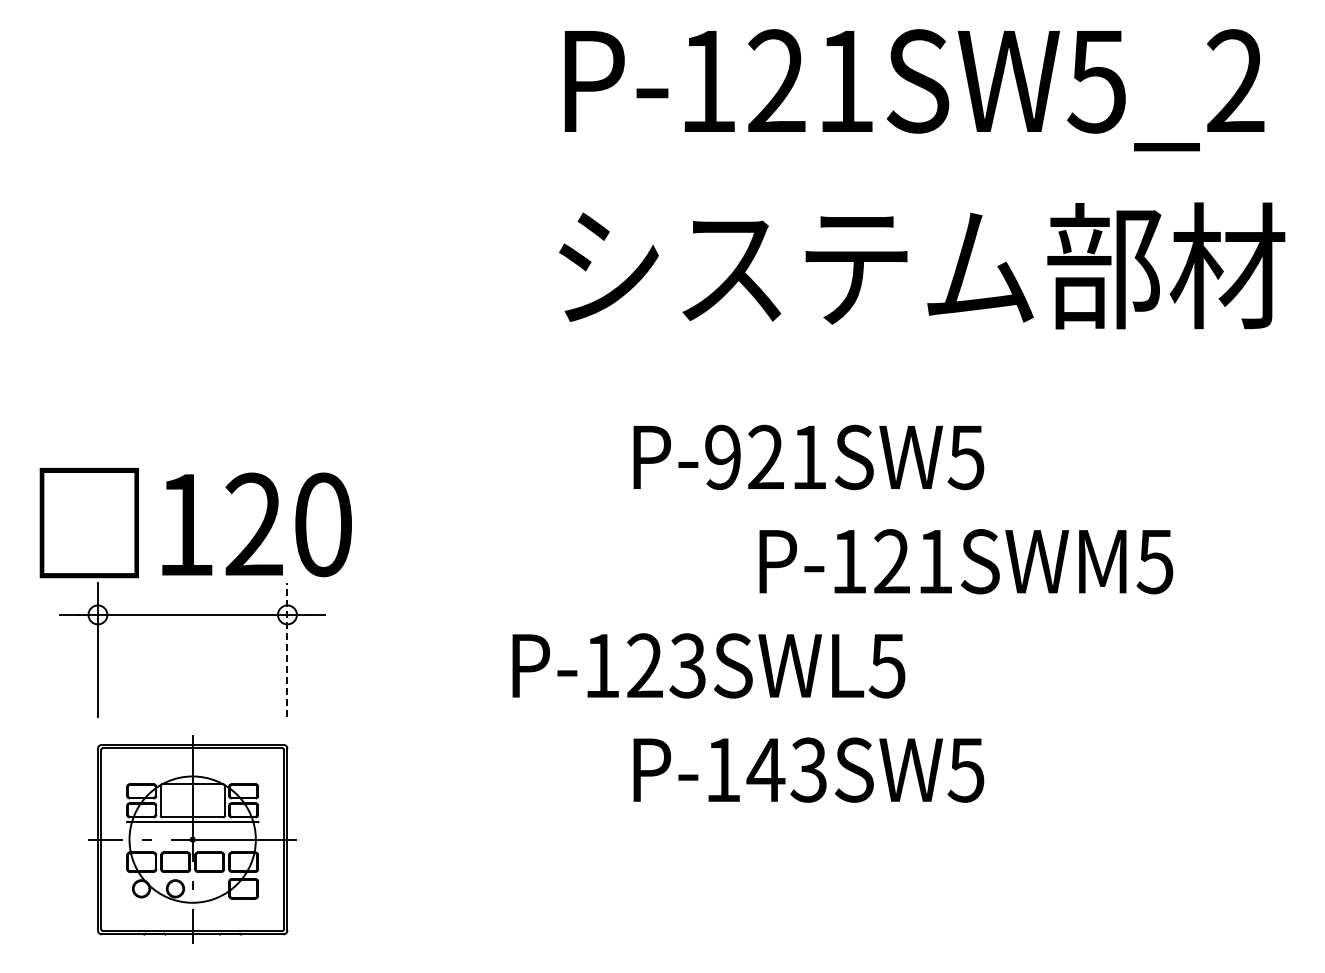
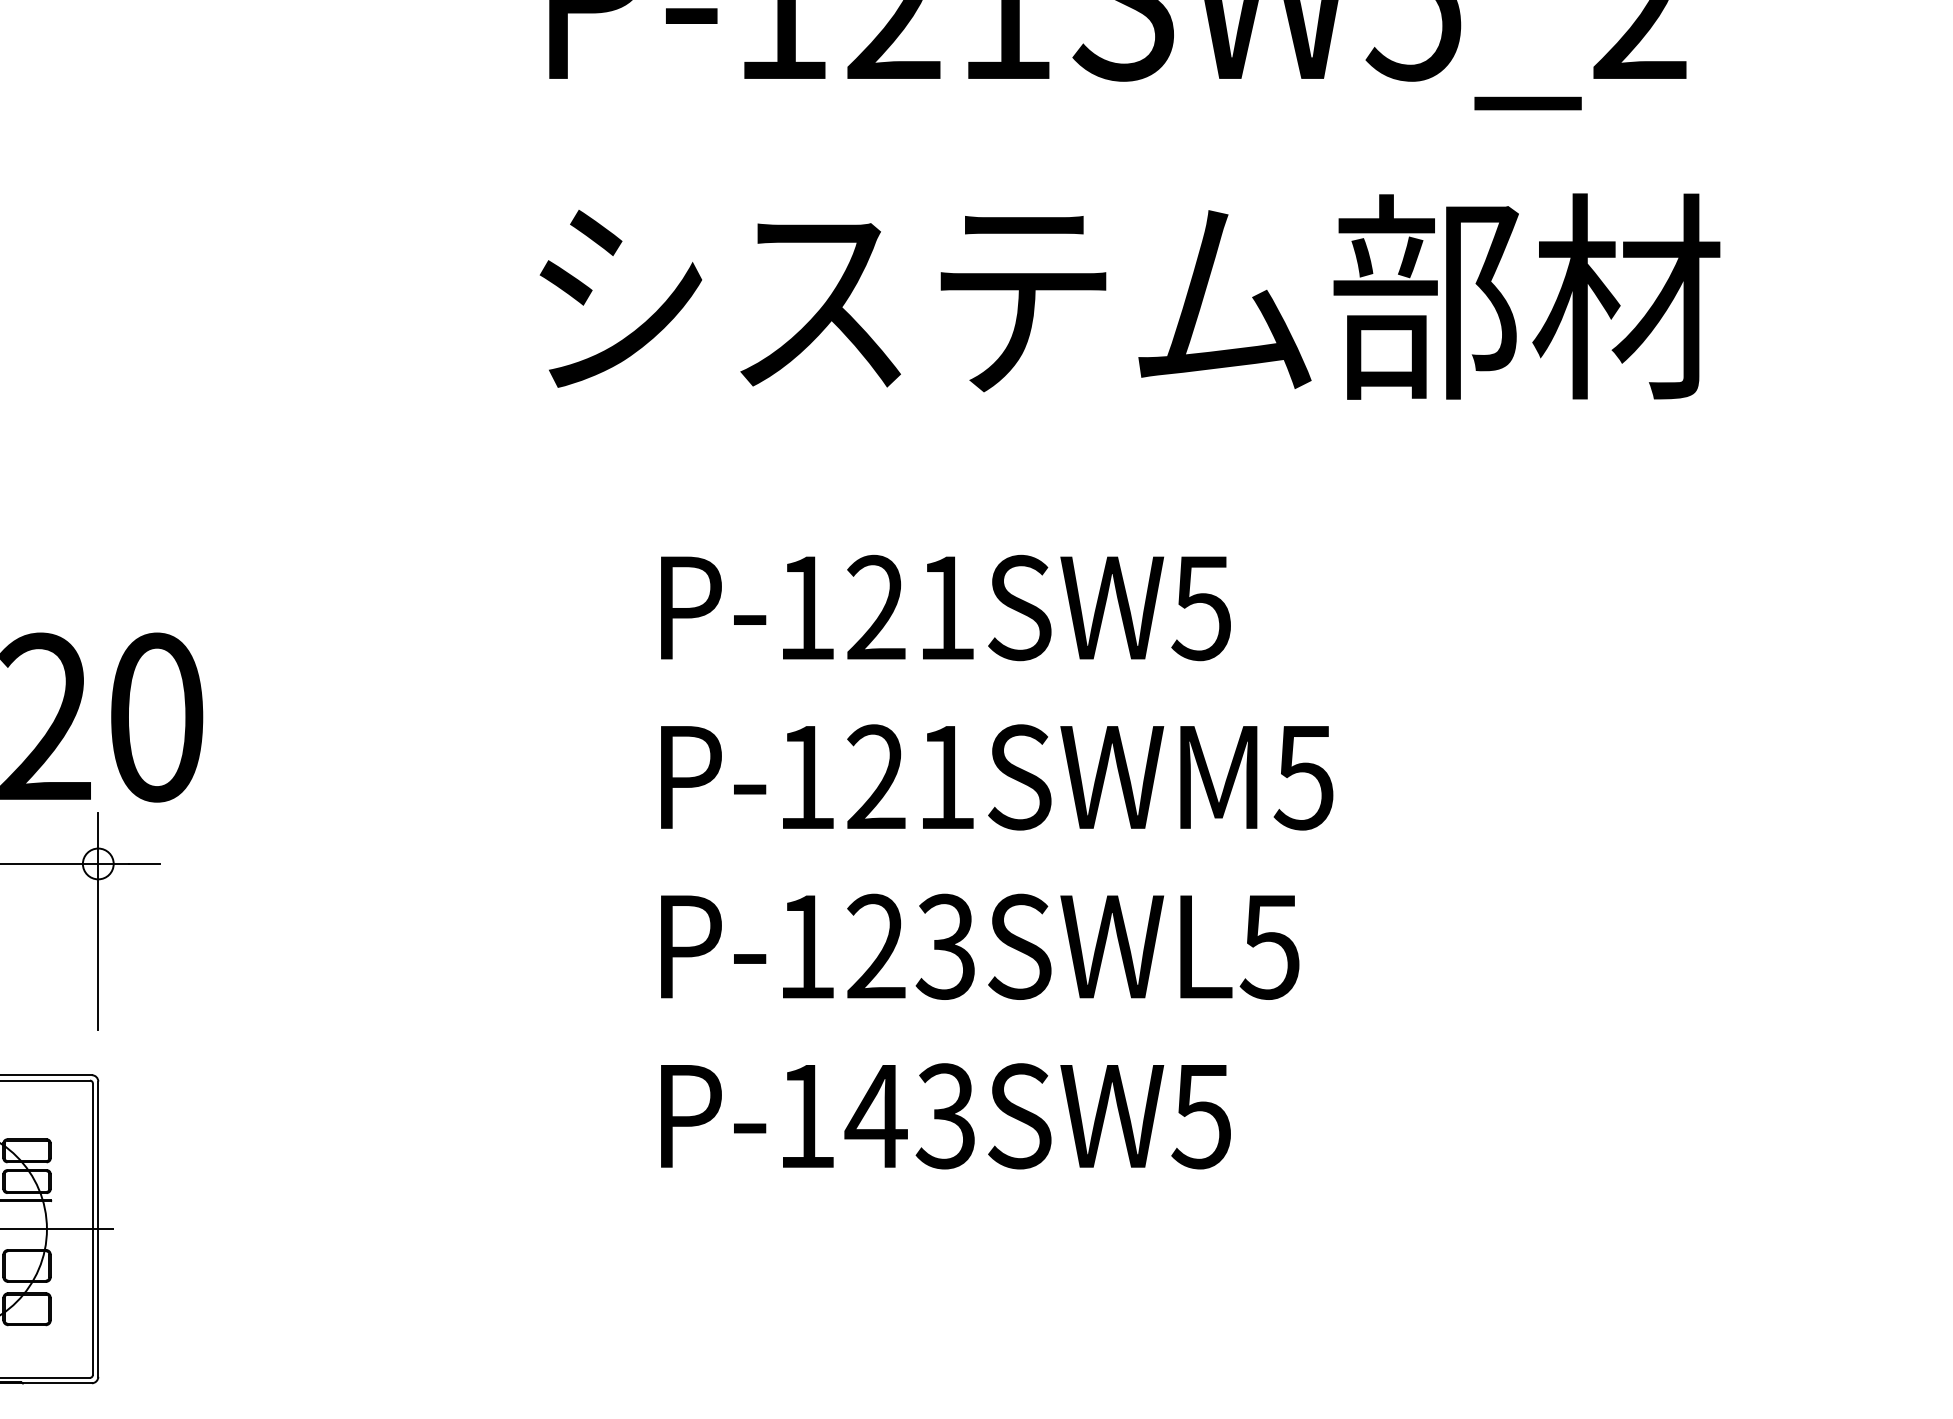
text: (722, 457) -> (805, 608), P-921SW5 -> P-121SW5
text: (966, 561) -> (997, 777), moved
line: (287, 650) -> (98, 921), dashed -> solid
text: (708, 665) -> (979, 946), moved

